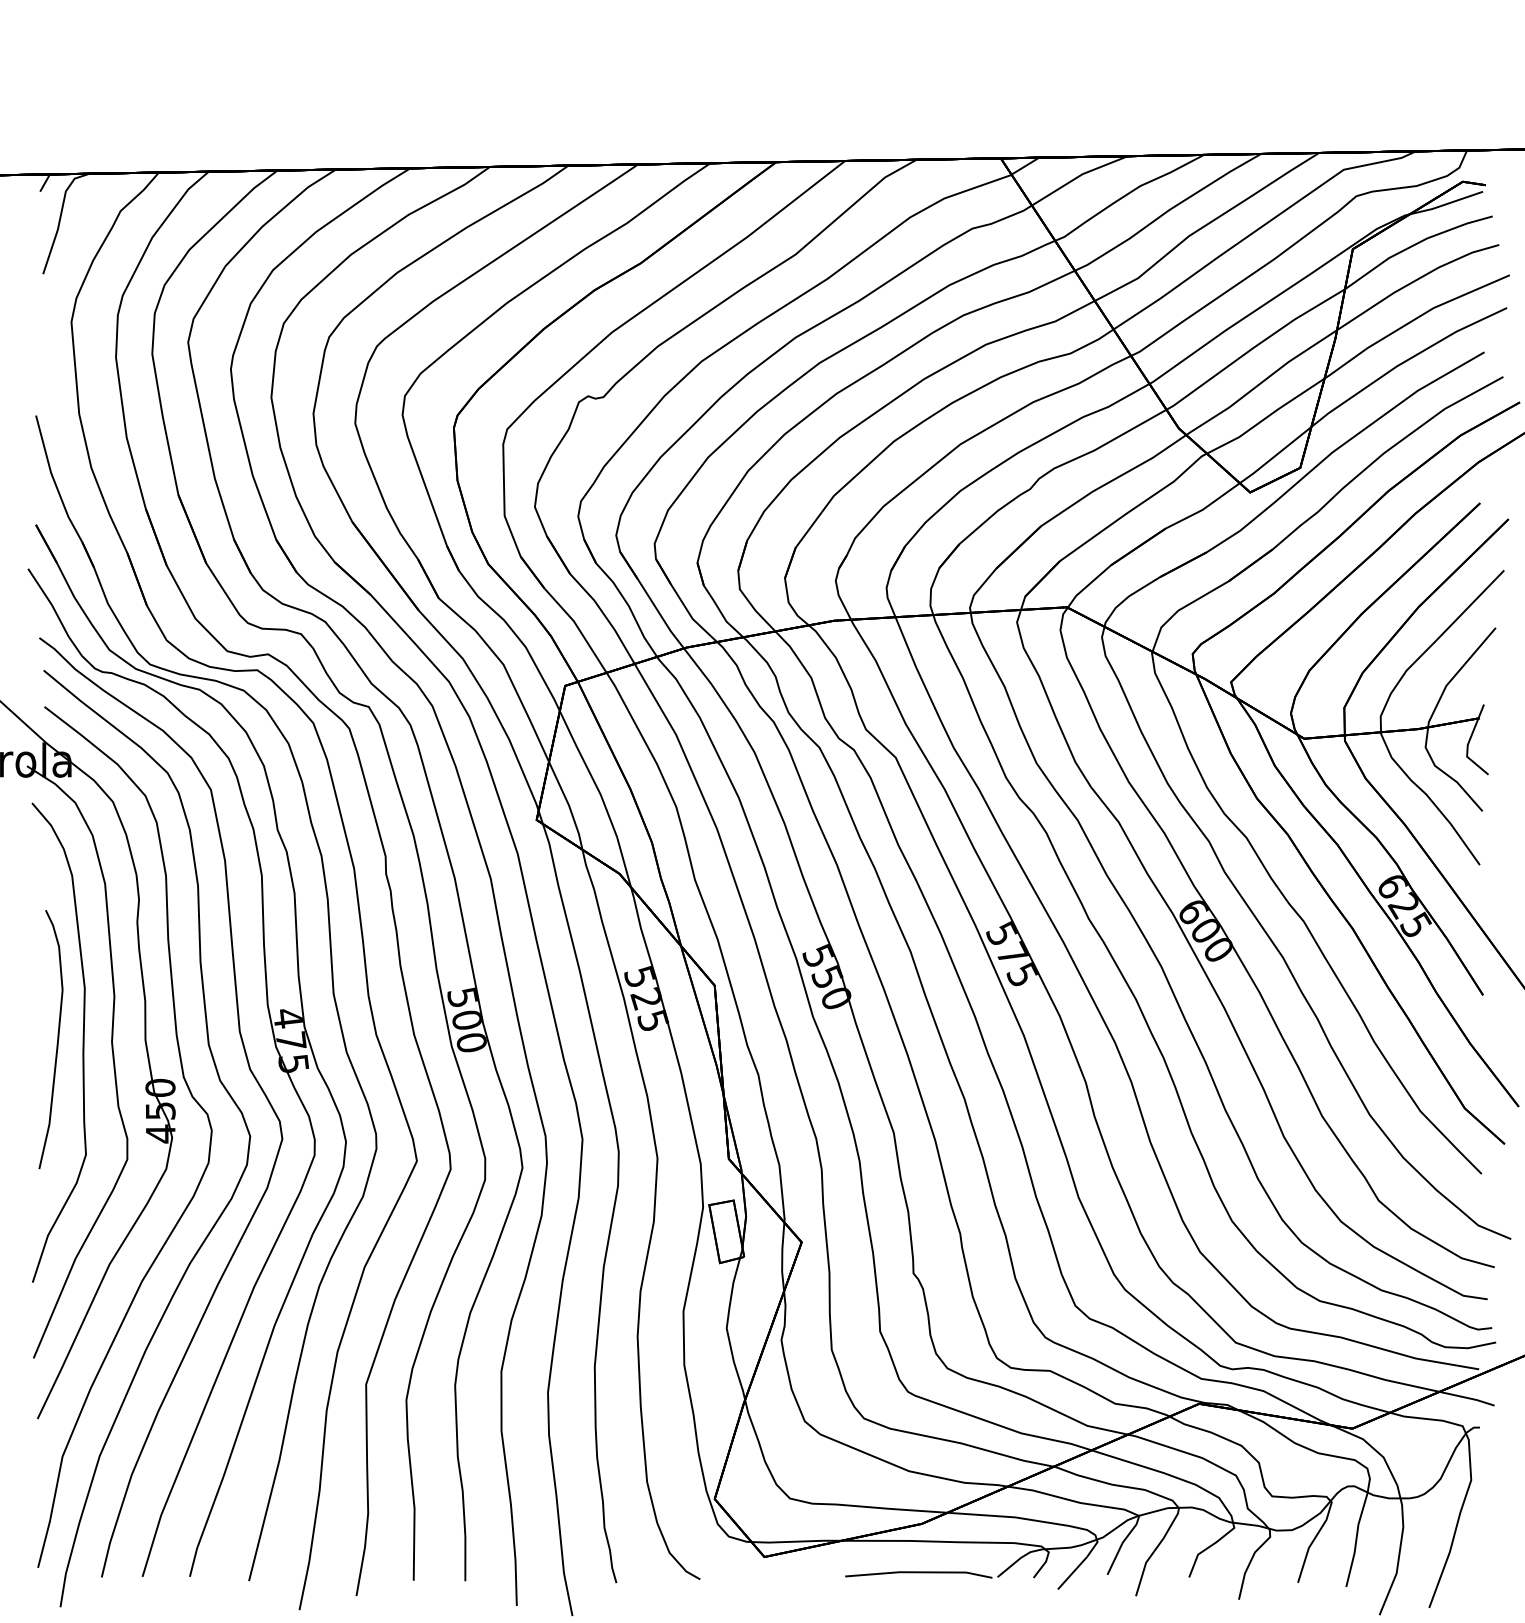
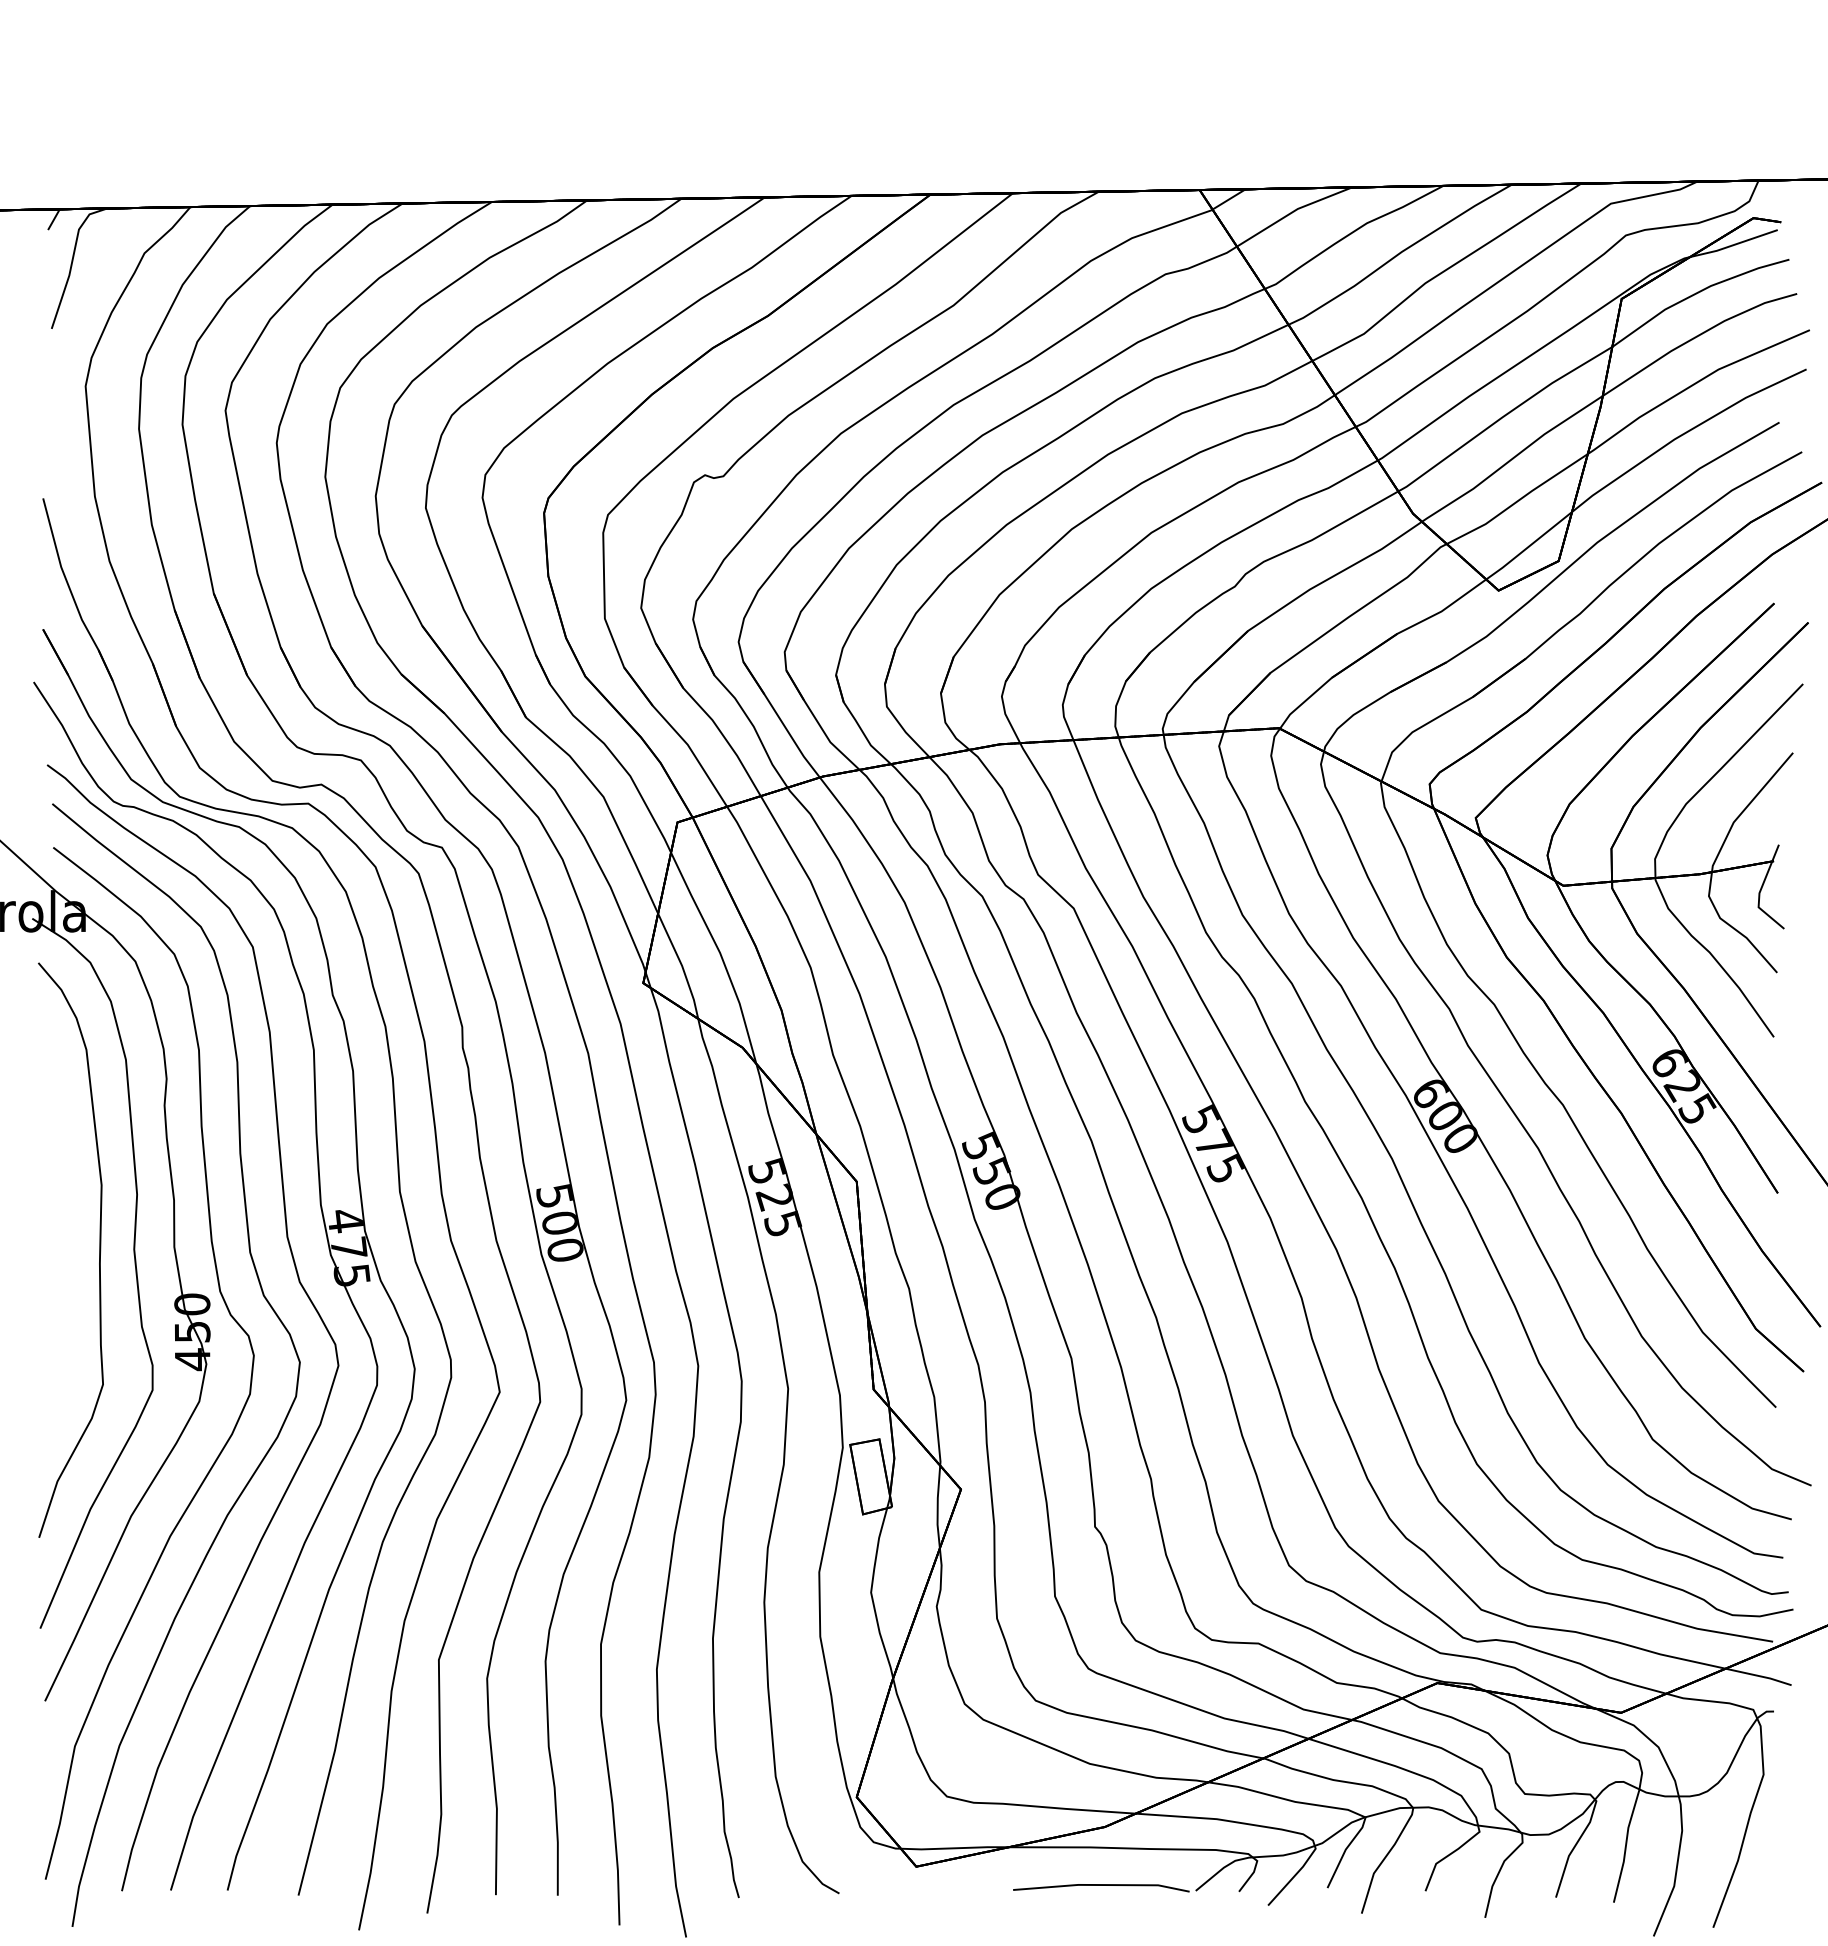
curve: (57, 1039) -> (68, 1246), removed

